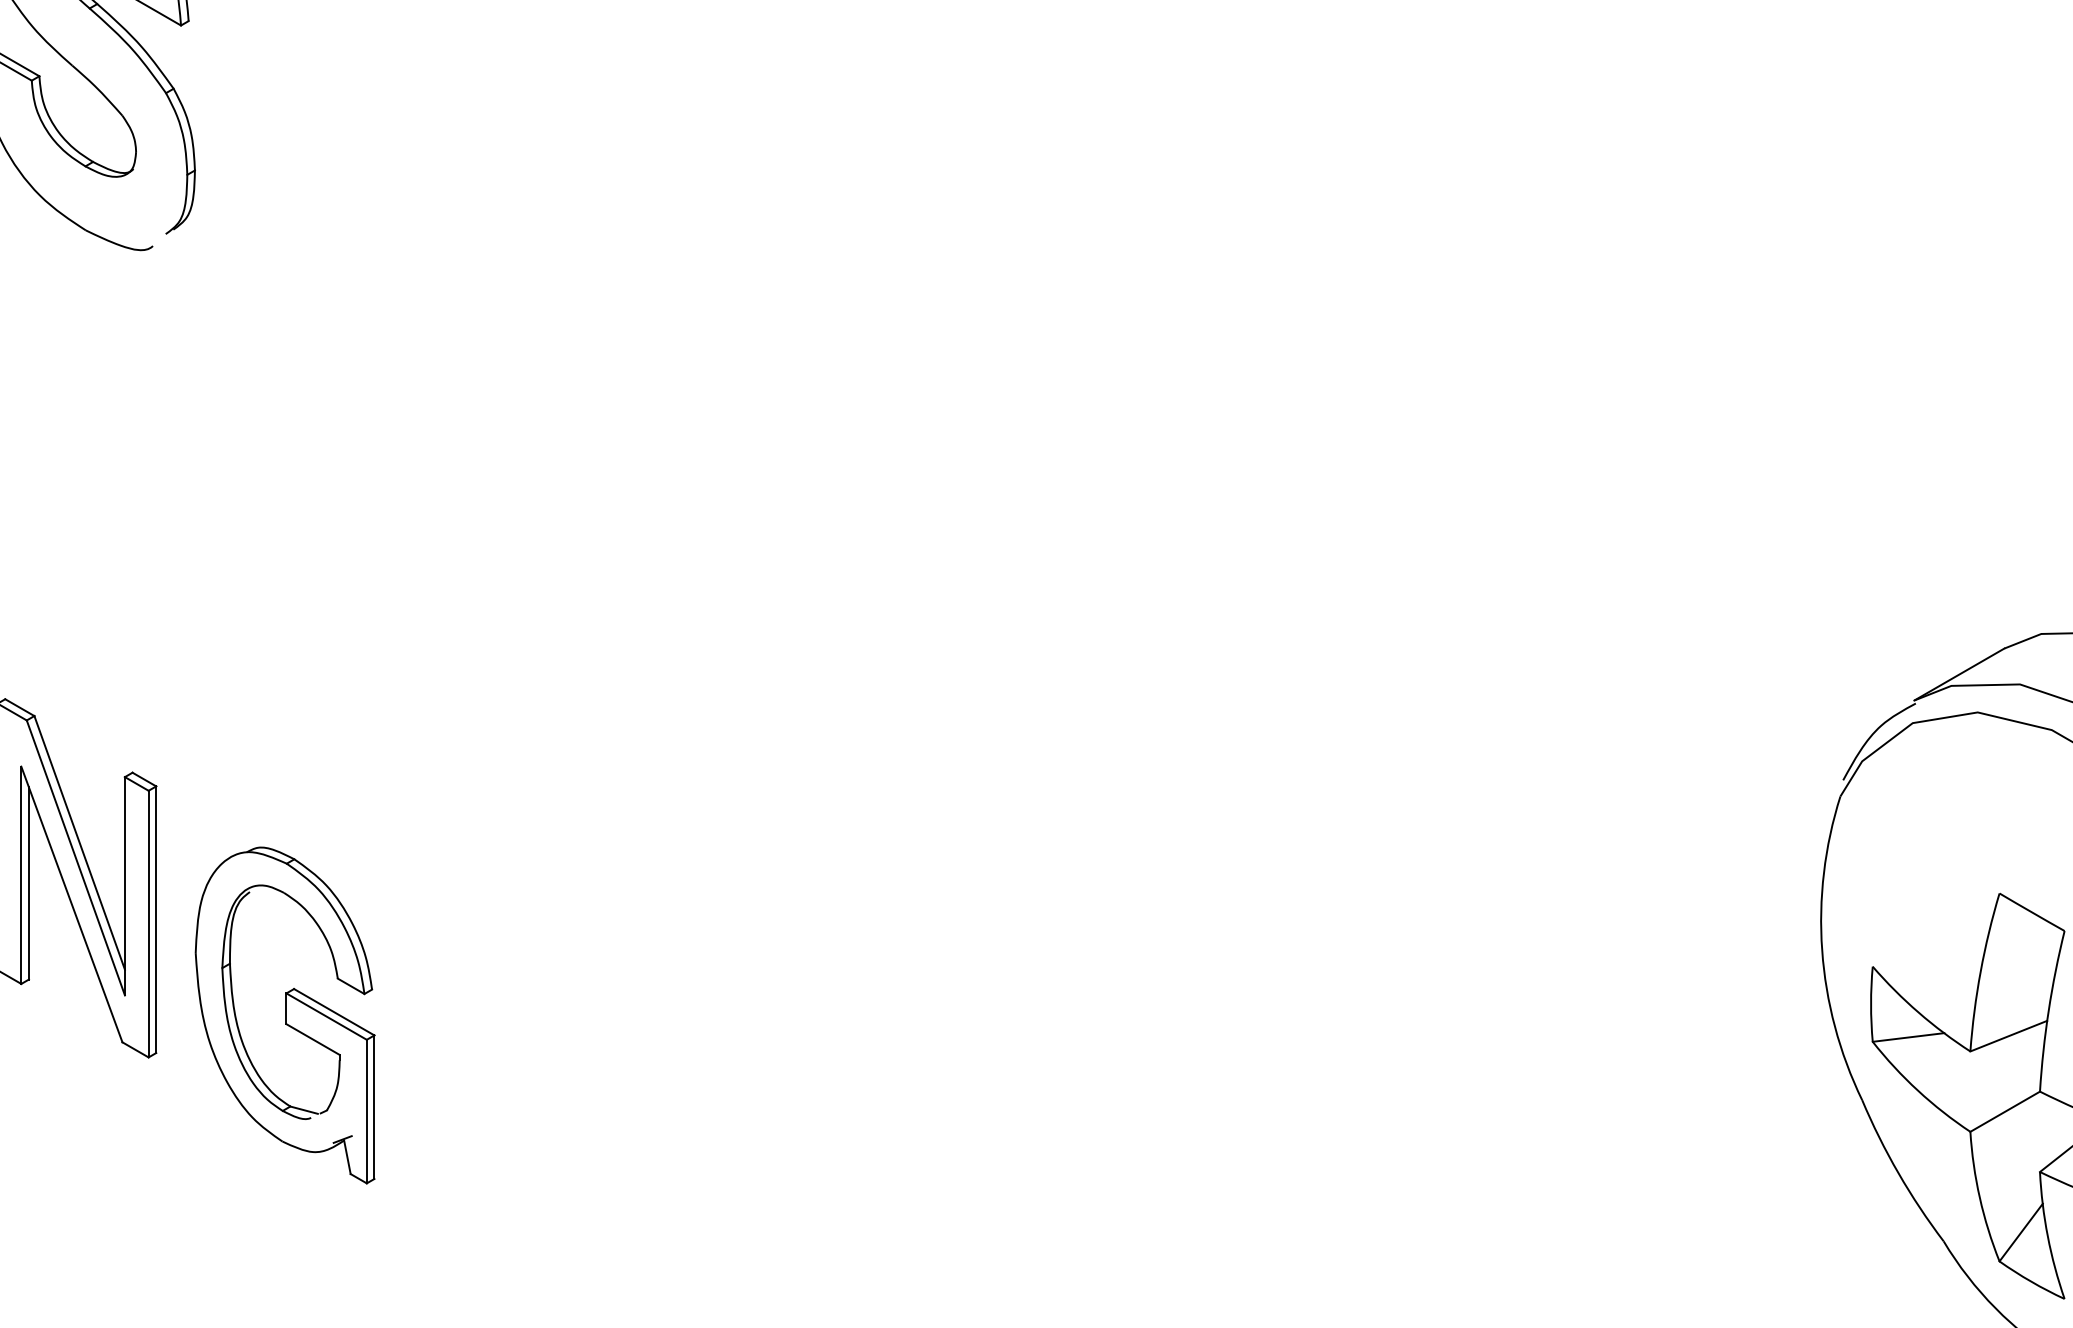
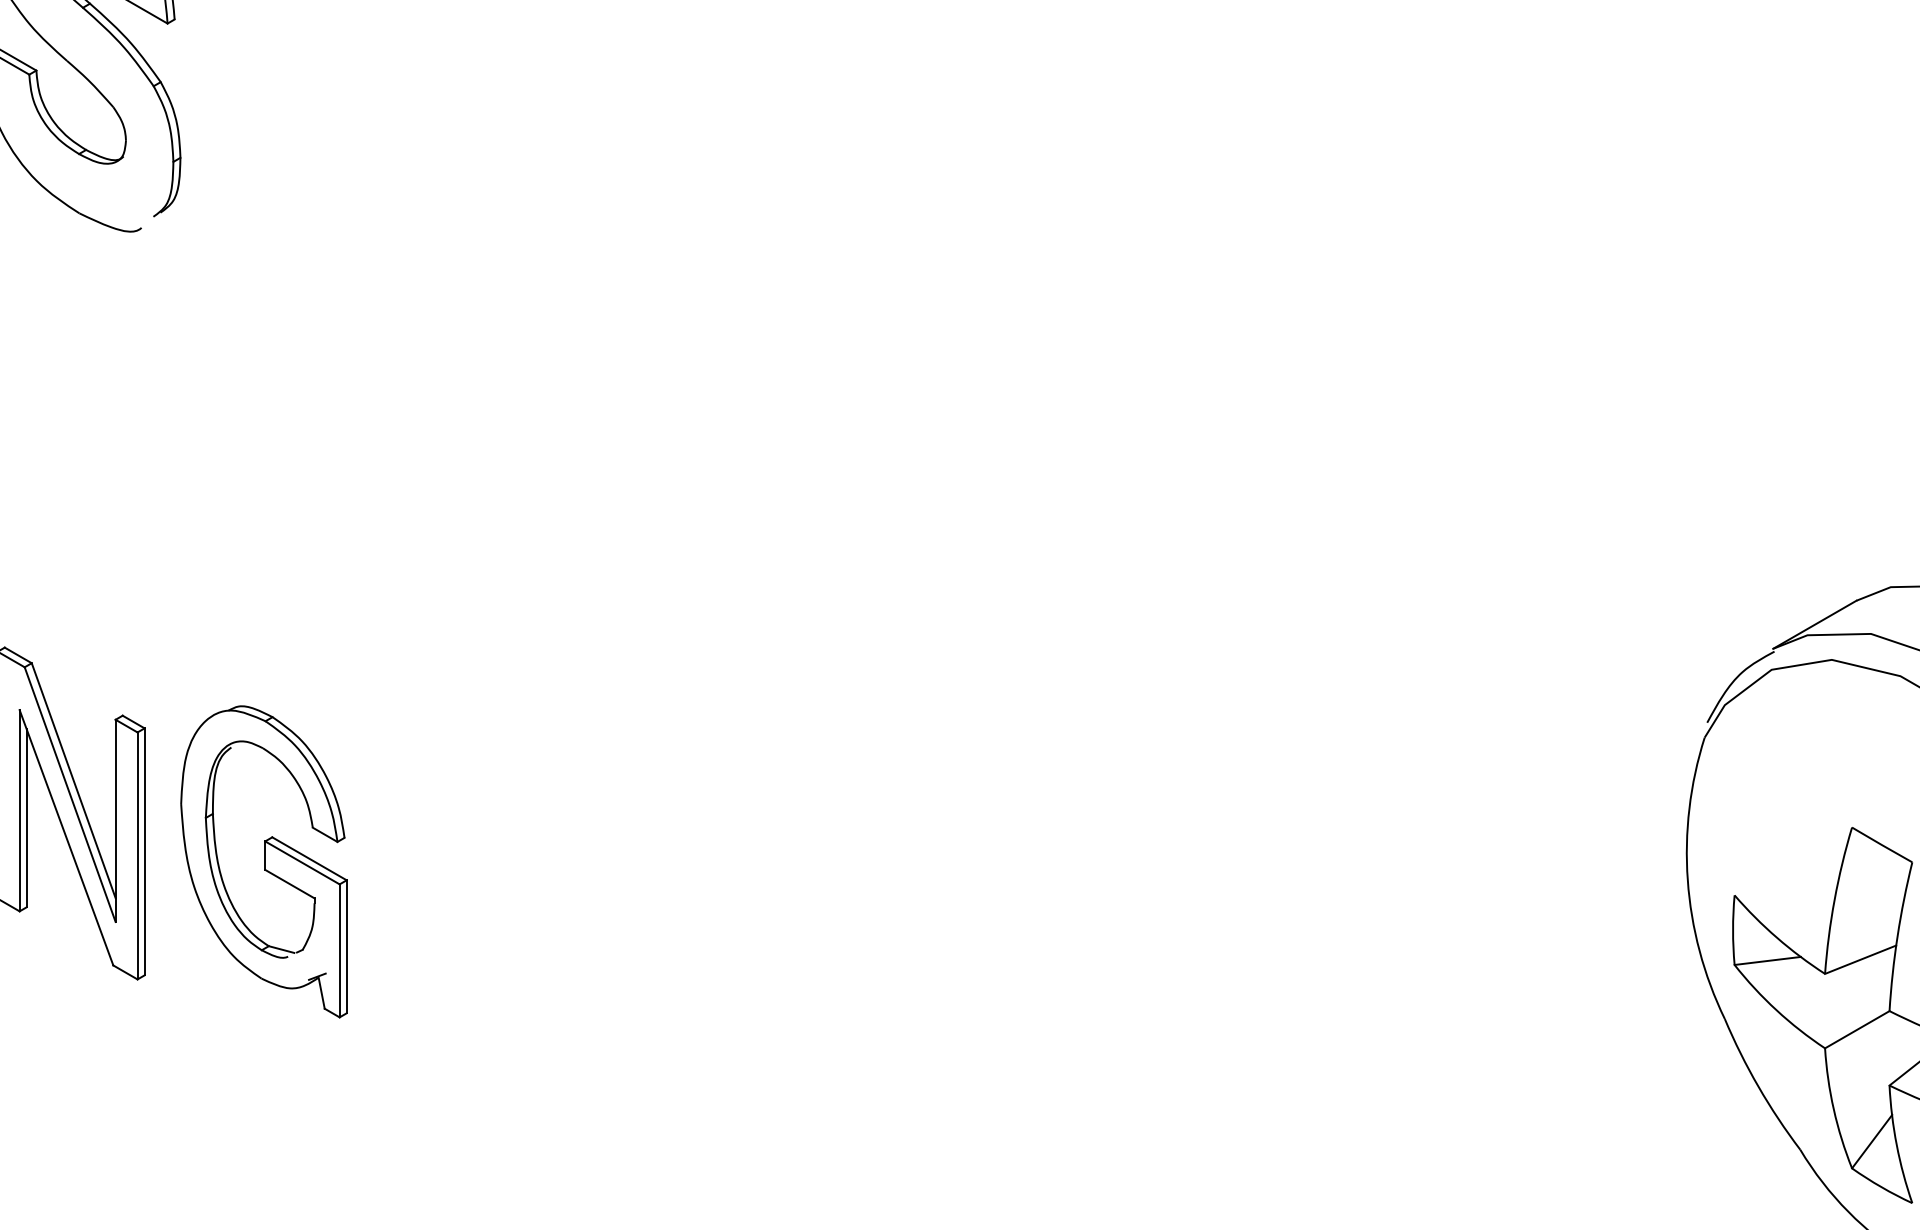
part: (284, 1015) -> (263, 861), moved

